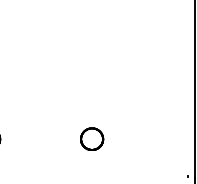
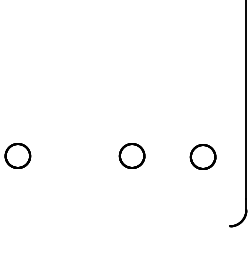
part: (155, 139) -> (202, 156), added

